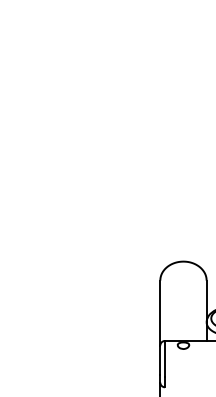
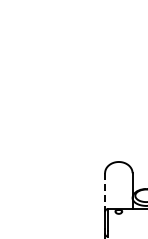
line: (161, 314) -> (105, 193), solid -> dashed

